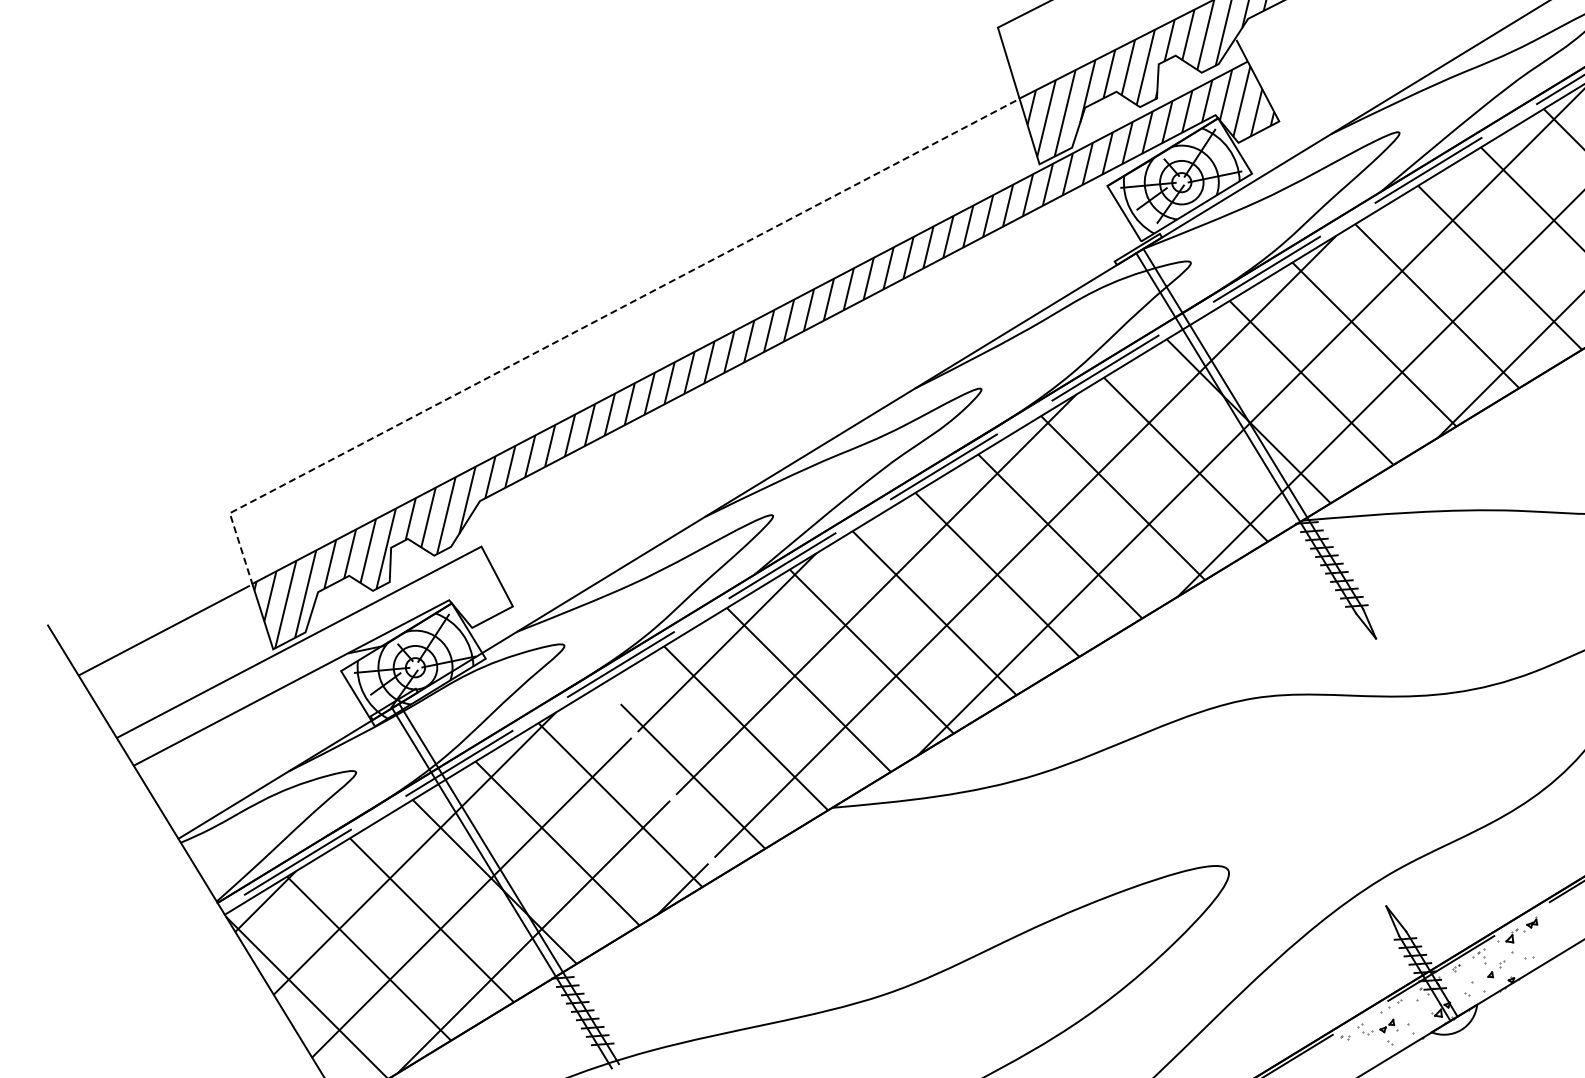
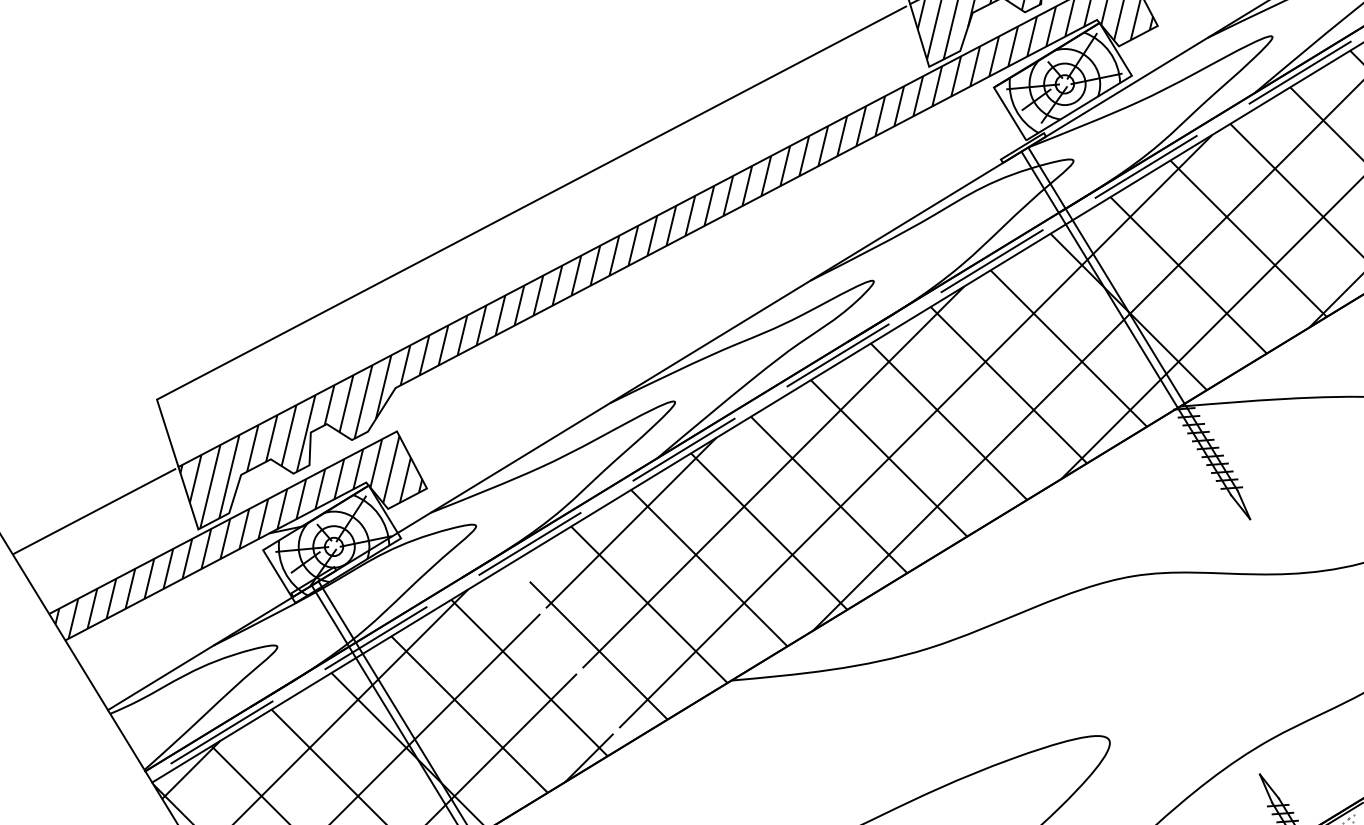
line: (588, 324) -> (499, 219), dashed -> solid
hatch: (315, 657) -> (238, 537), added

